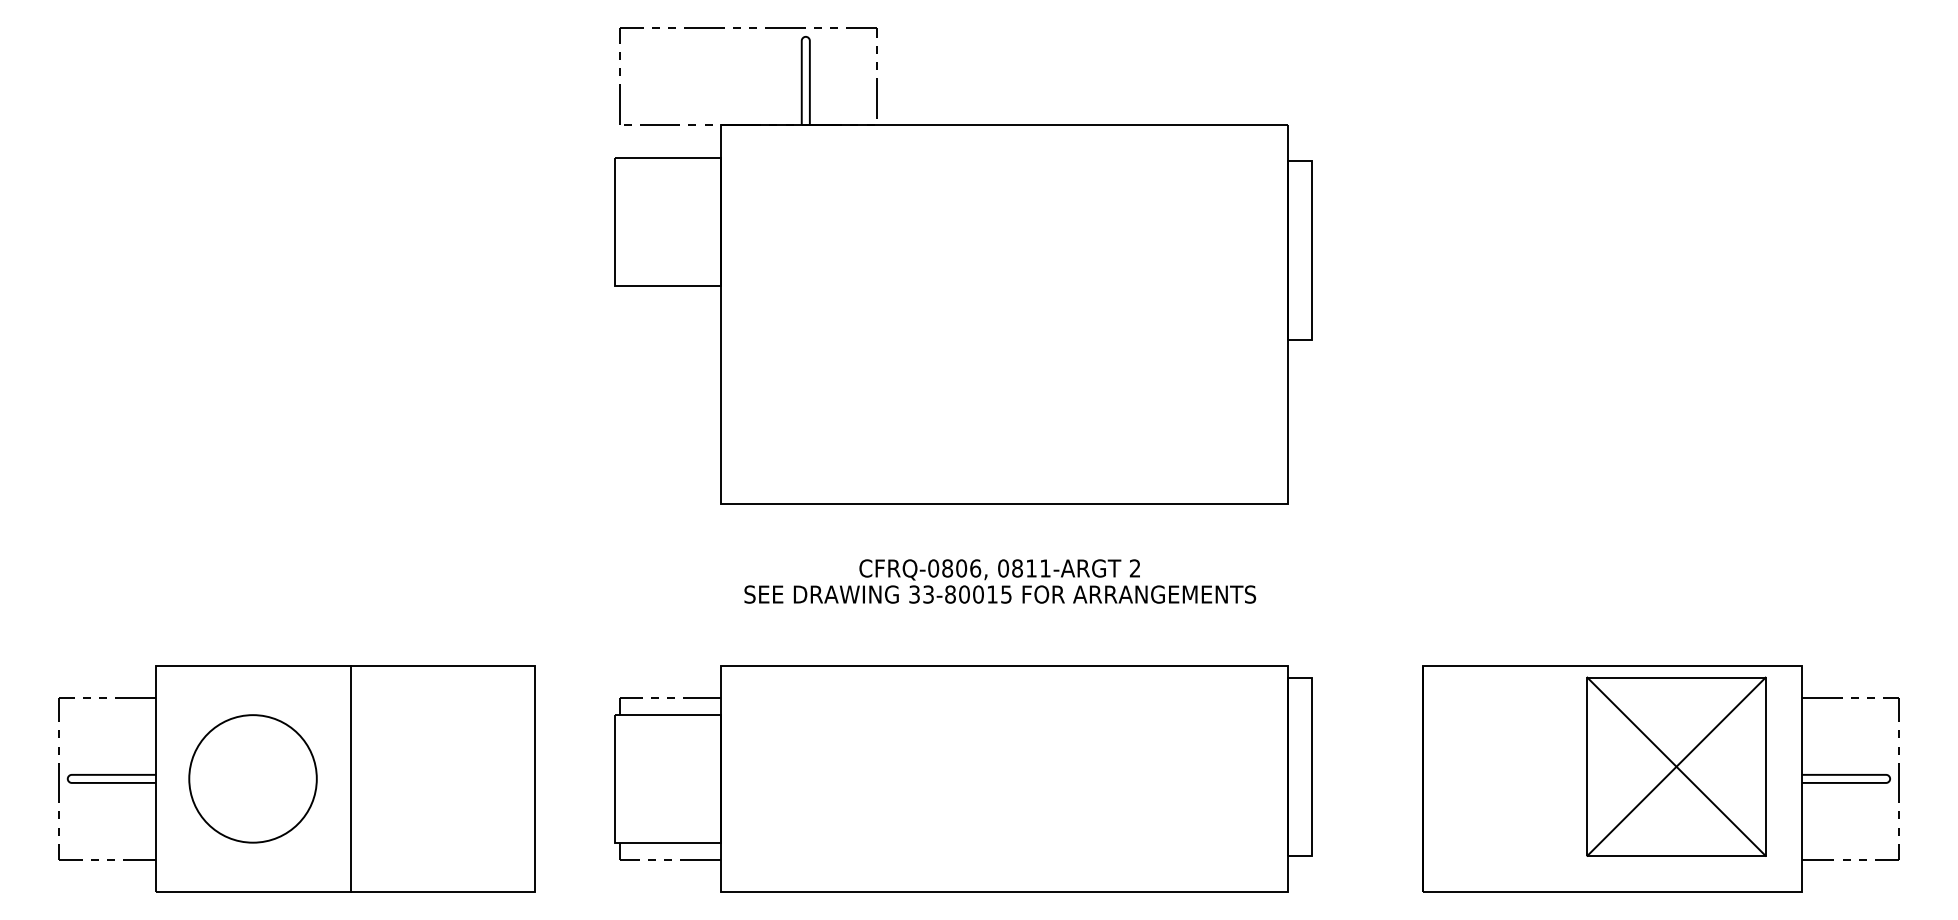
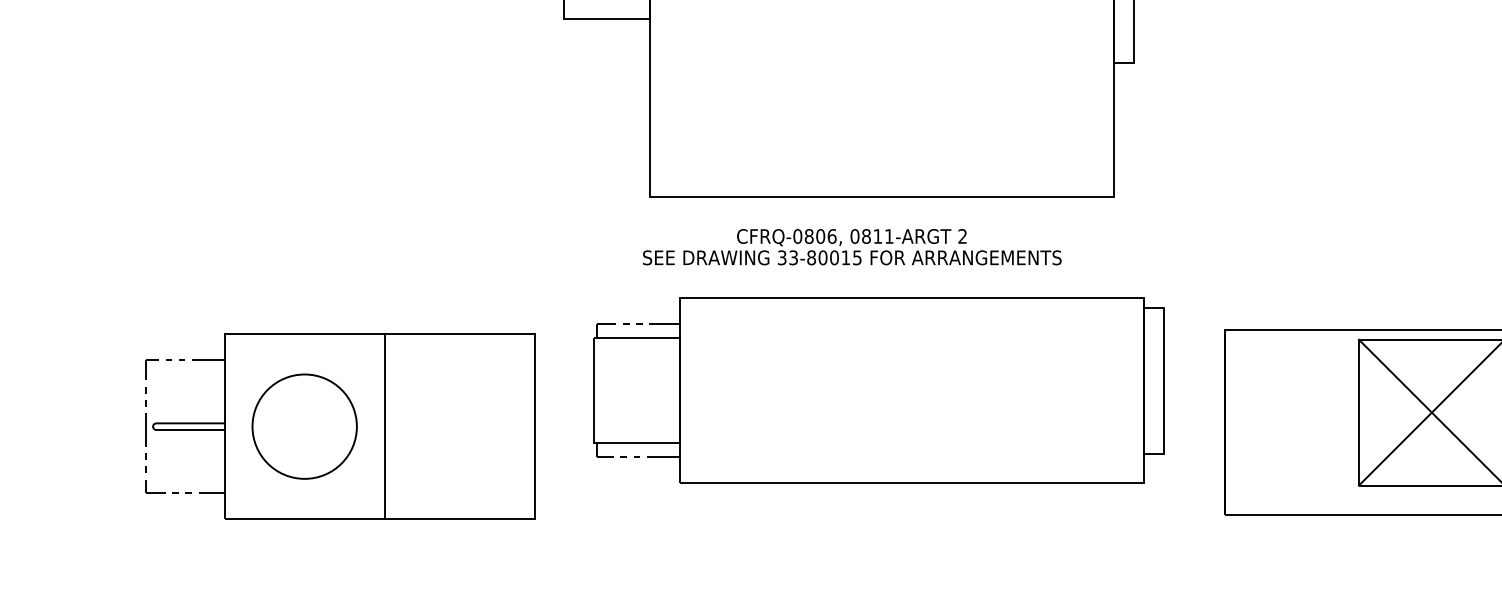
text: (1000, 581) -> (852, 247), moved
part: (296, 778) -> (340, 426), moved
part: (963, 778) -> (878, 390), moved

